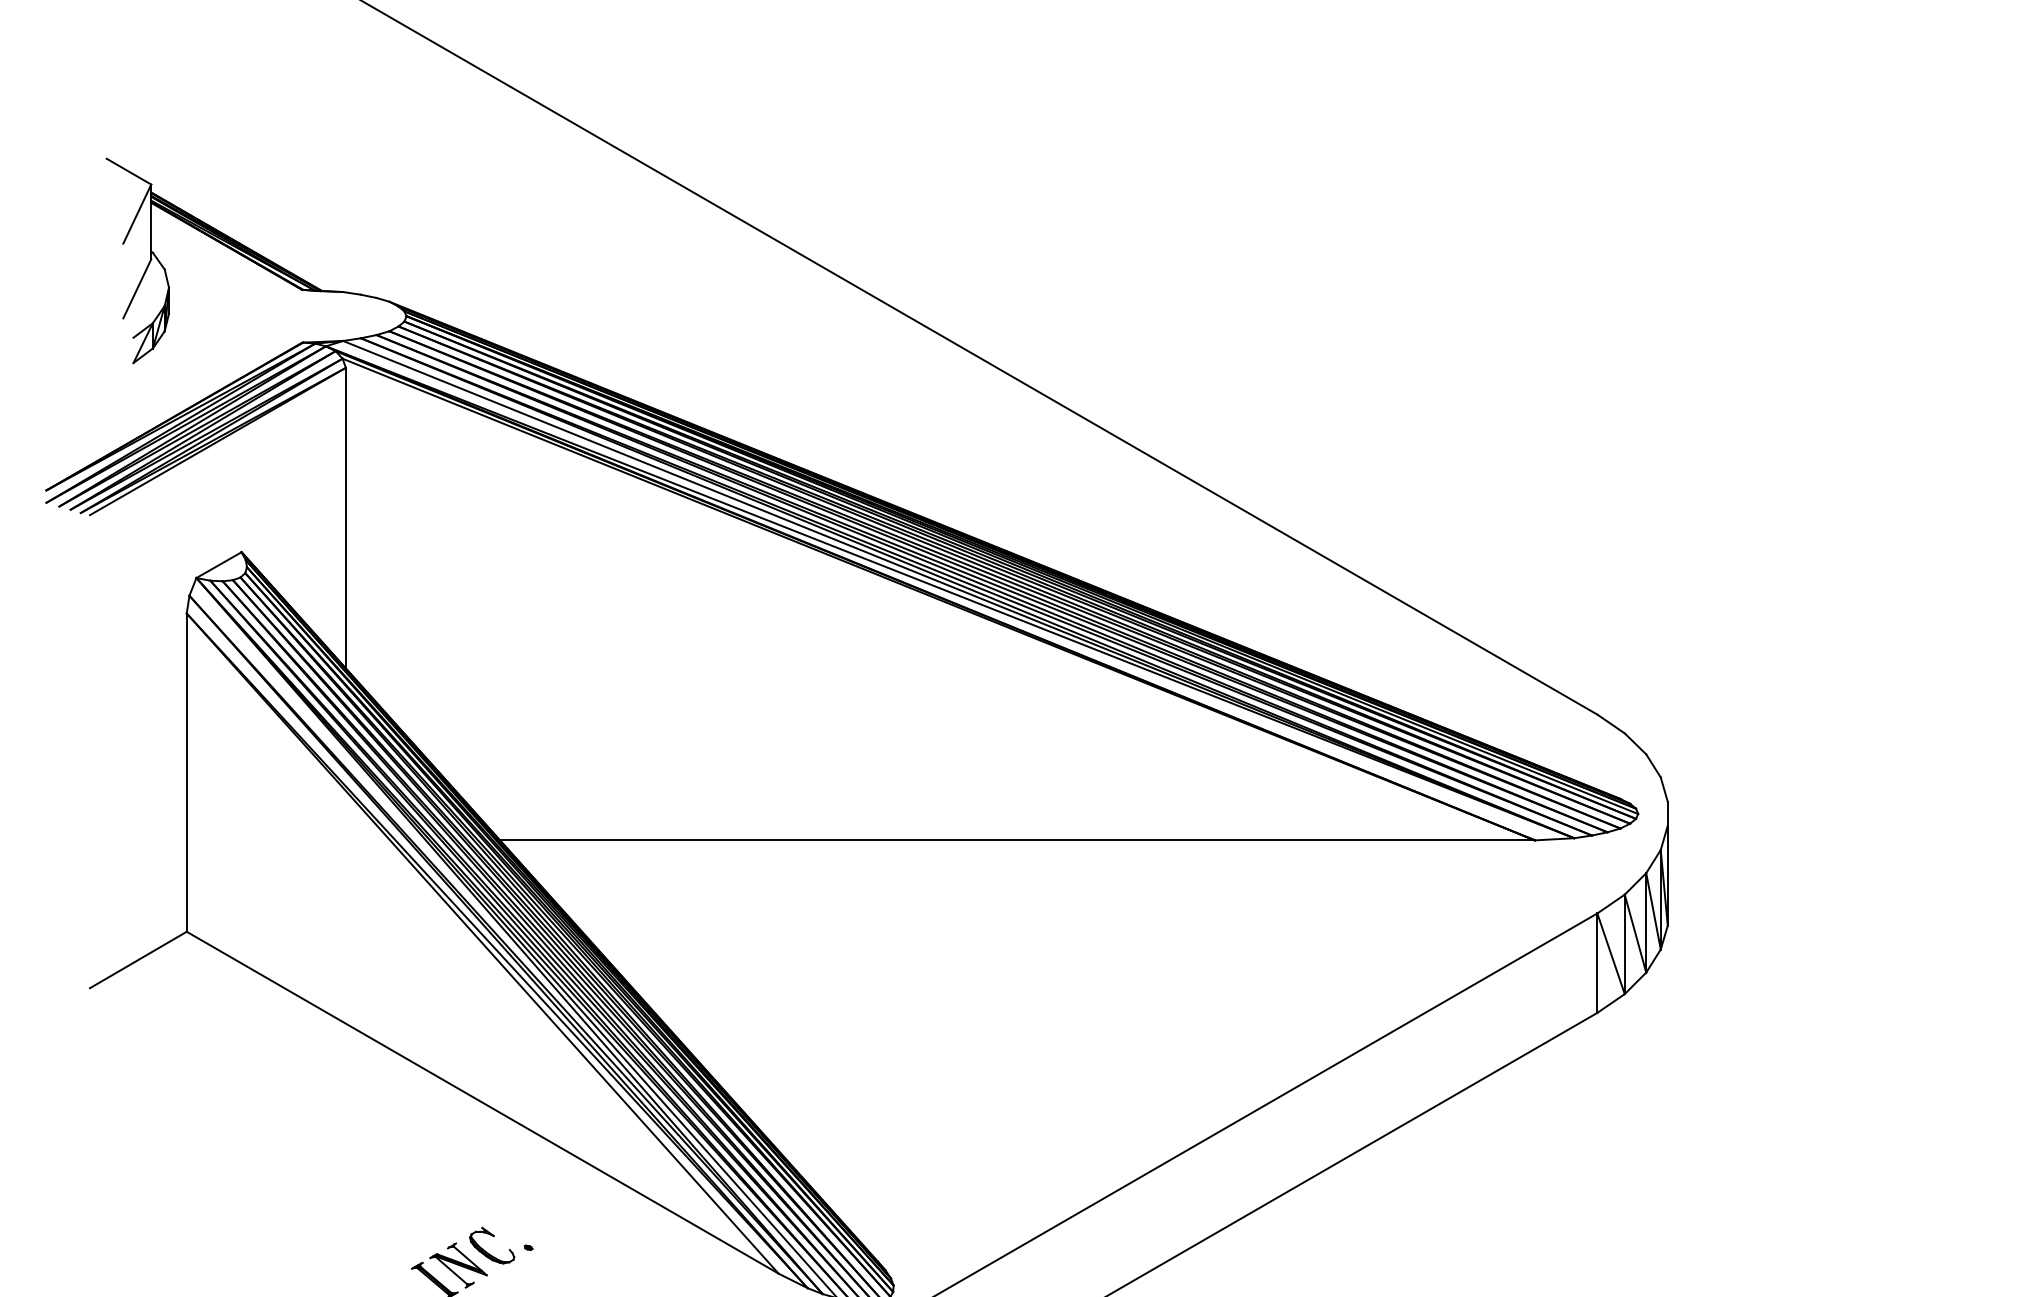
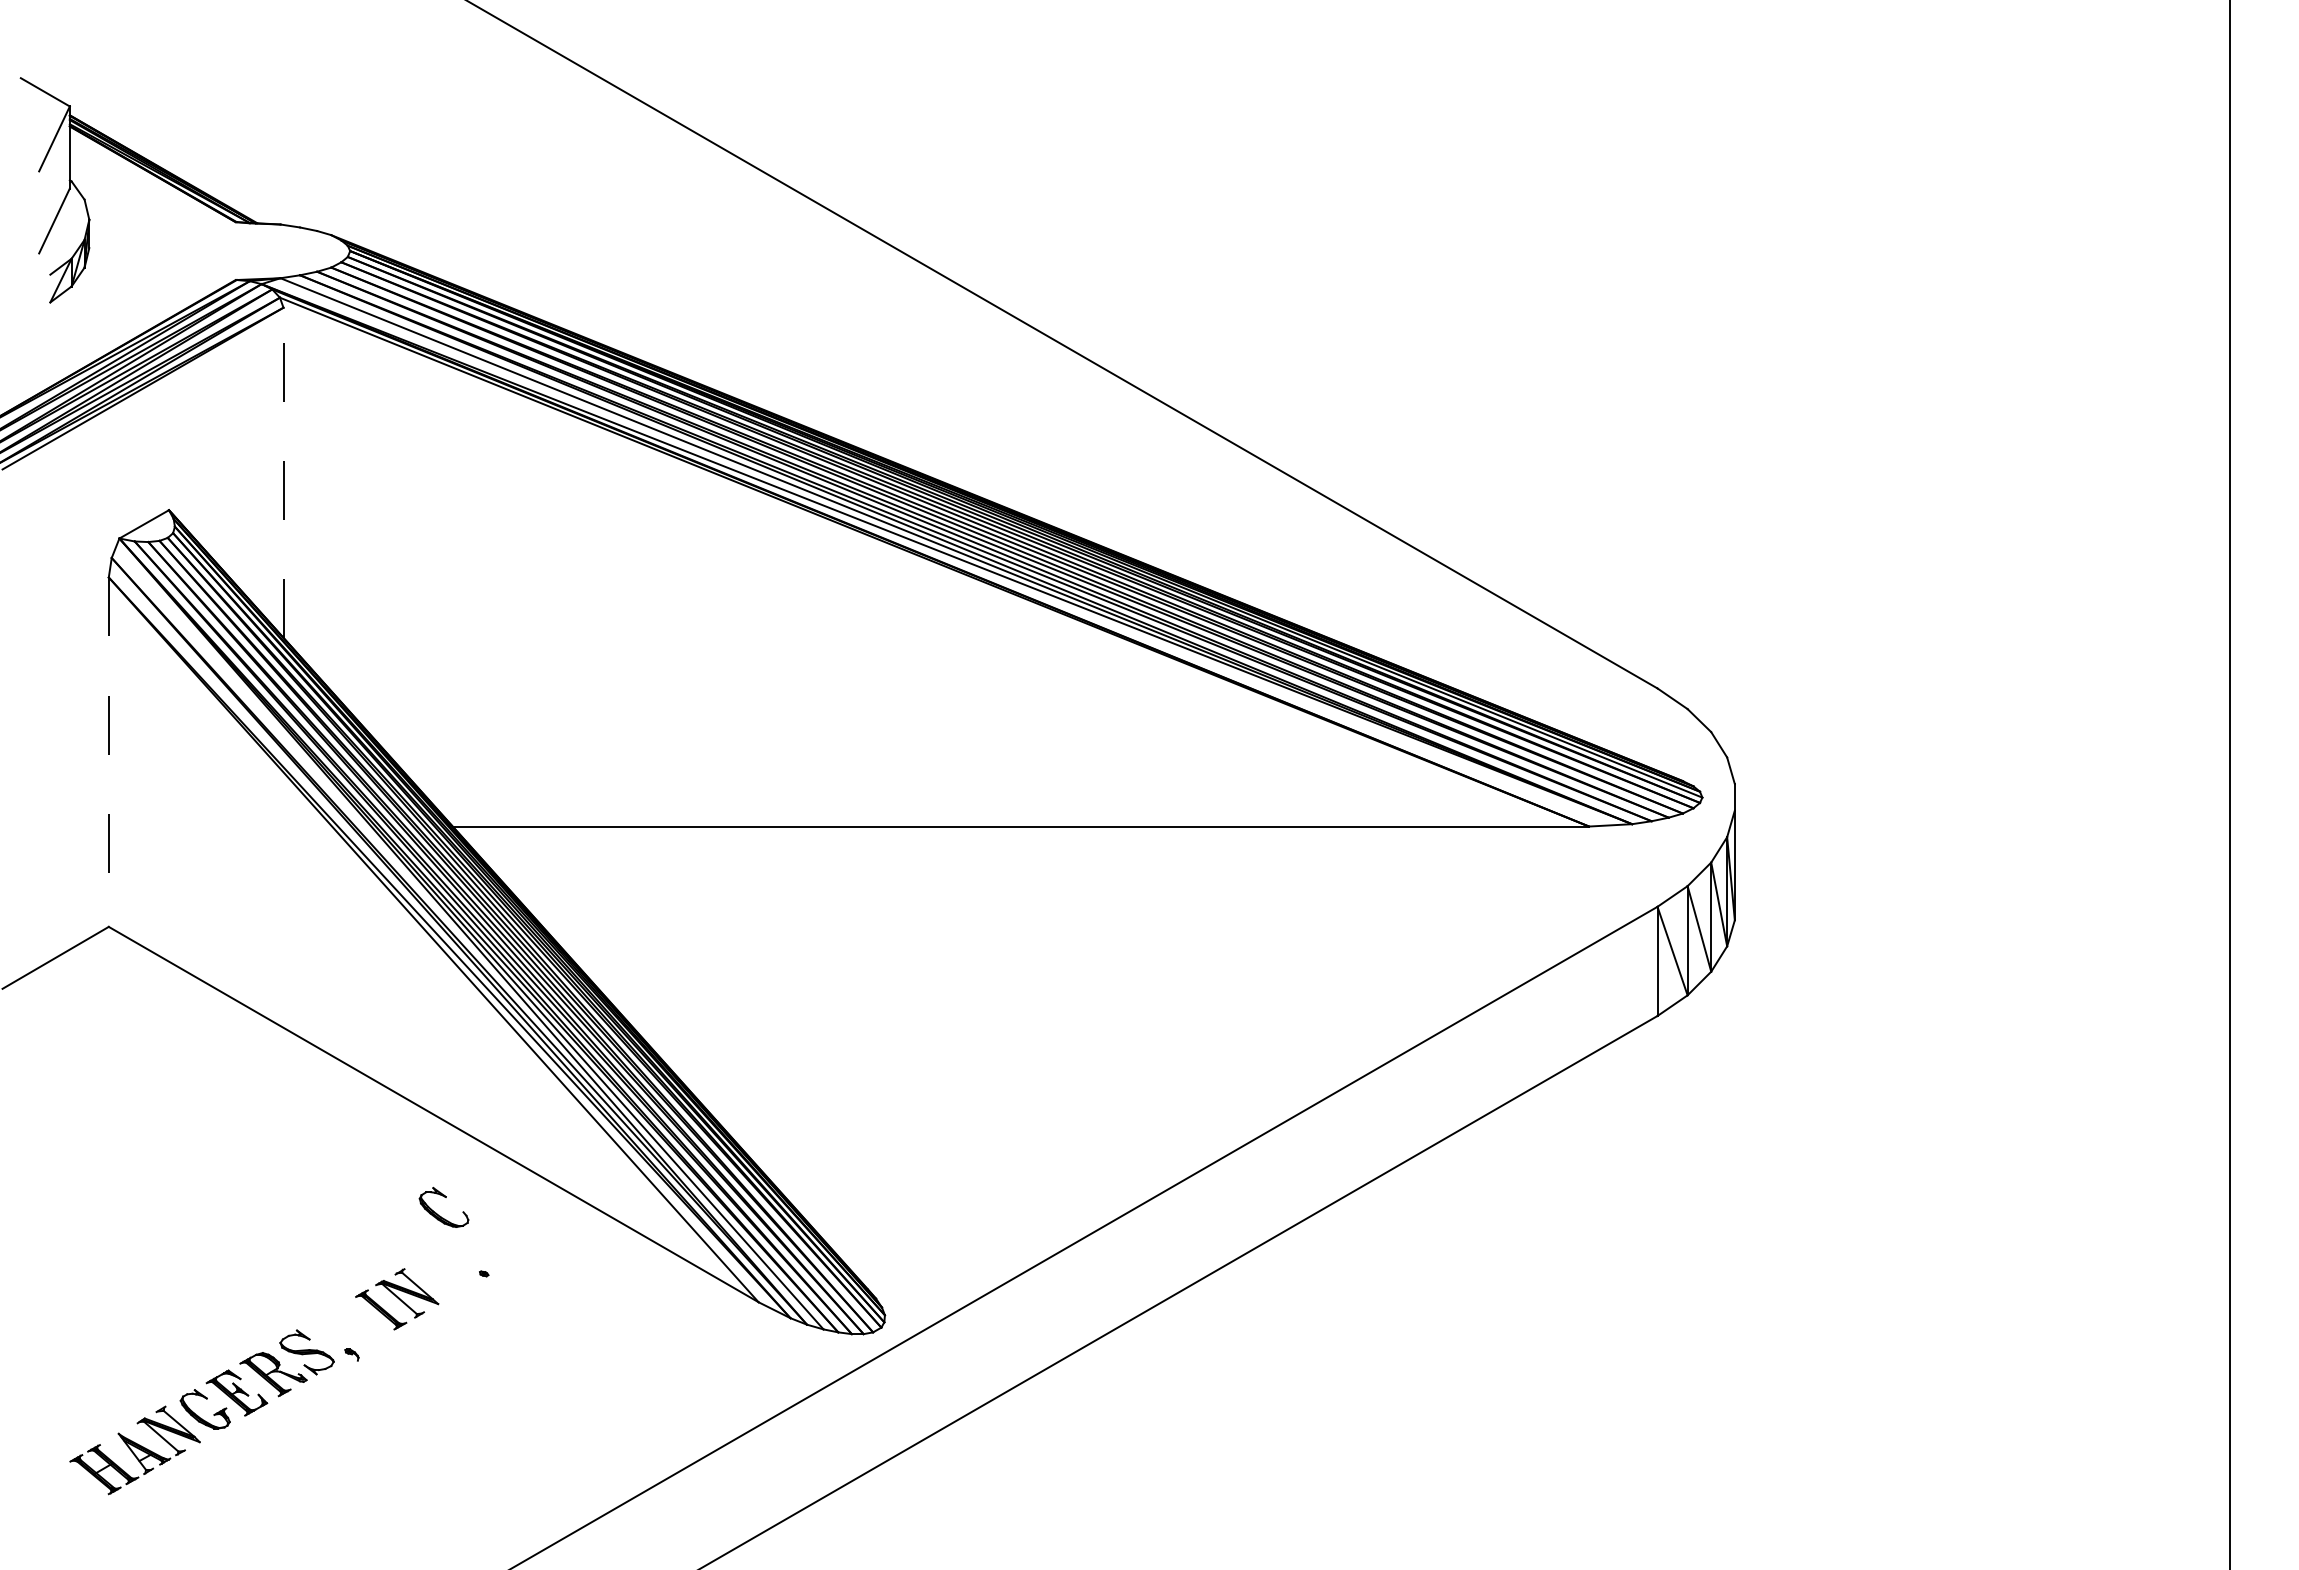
line: (345, 517) -> (283, 472), solid -> dashed
line: (186, 772) -> (108, 752), solid -> dashed
part: (492, 1236) -> (444, 1197), moved

